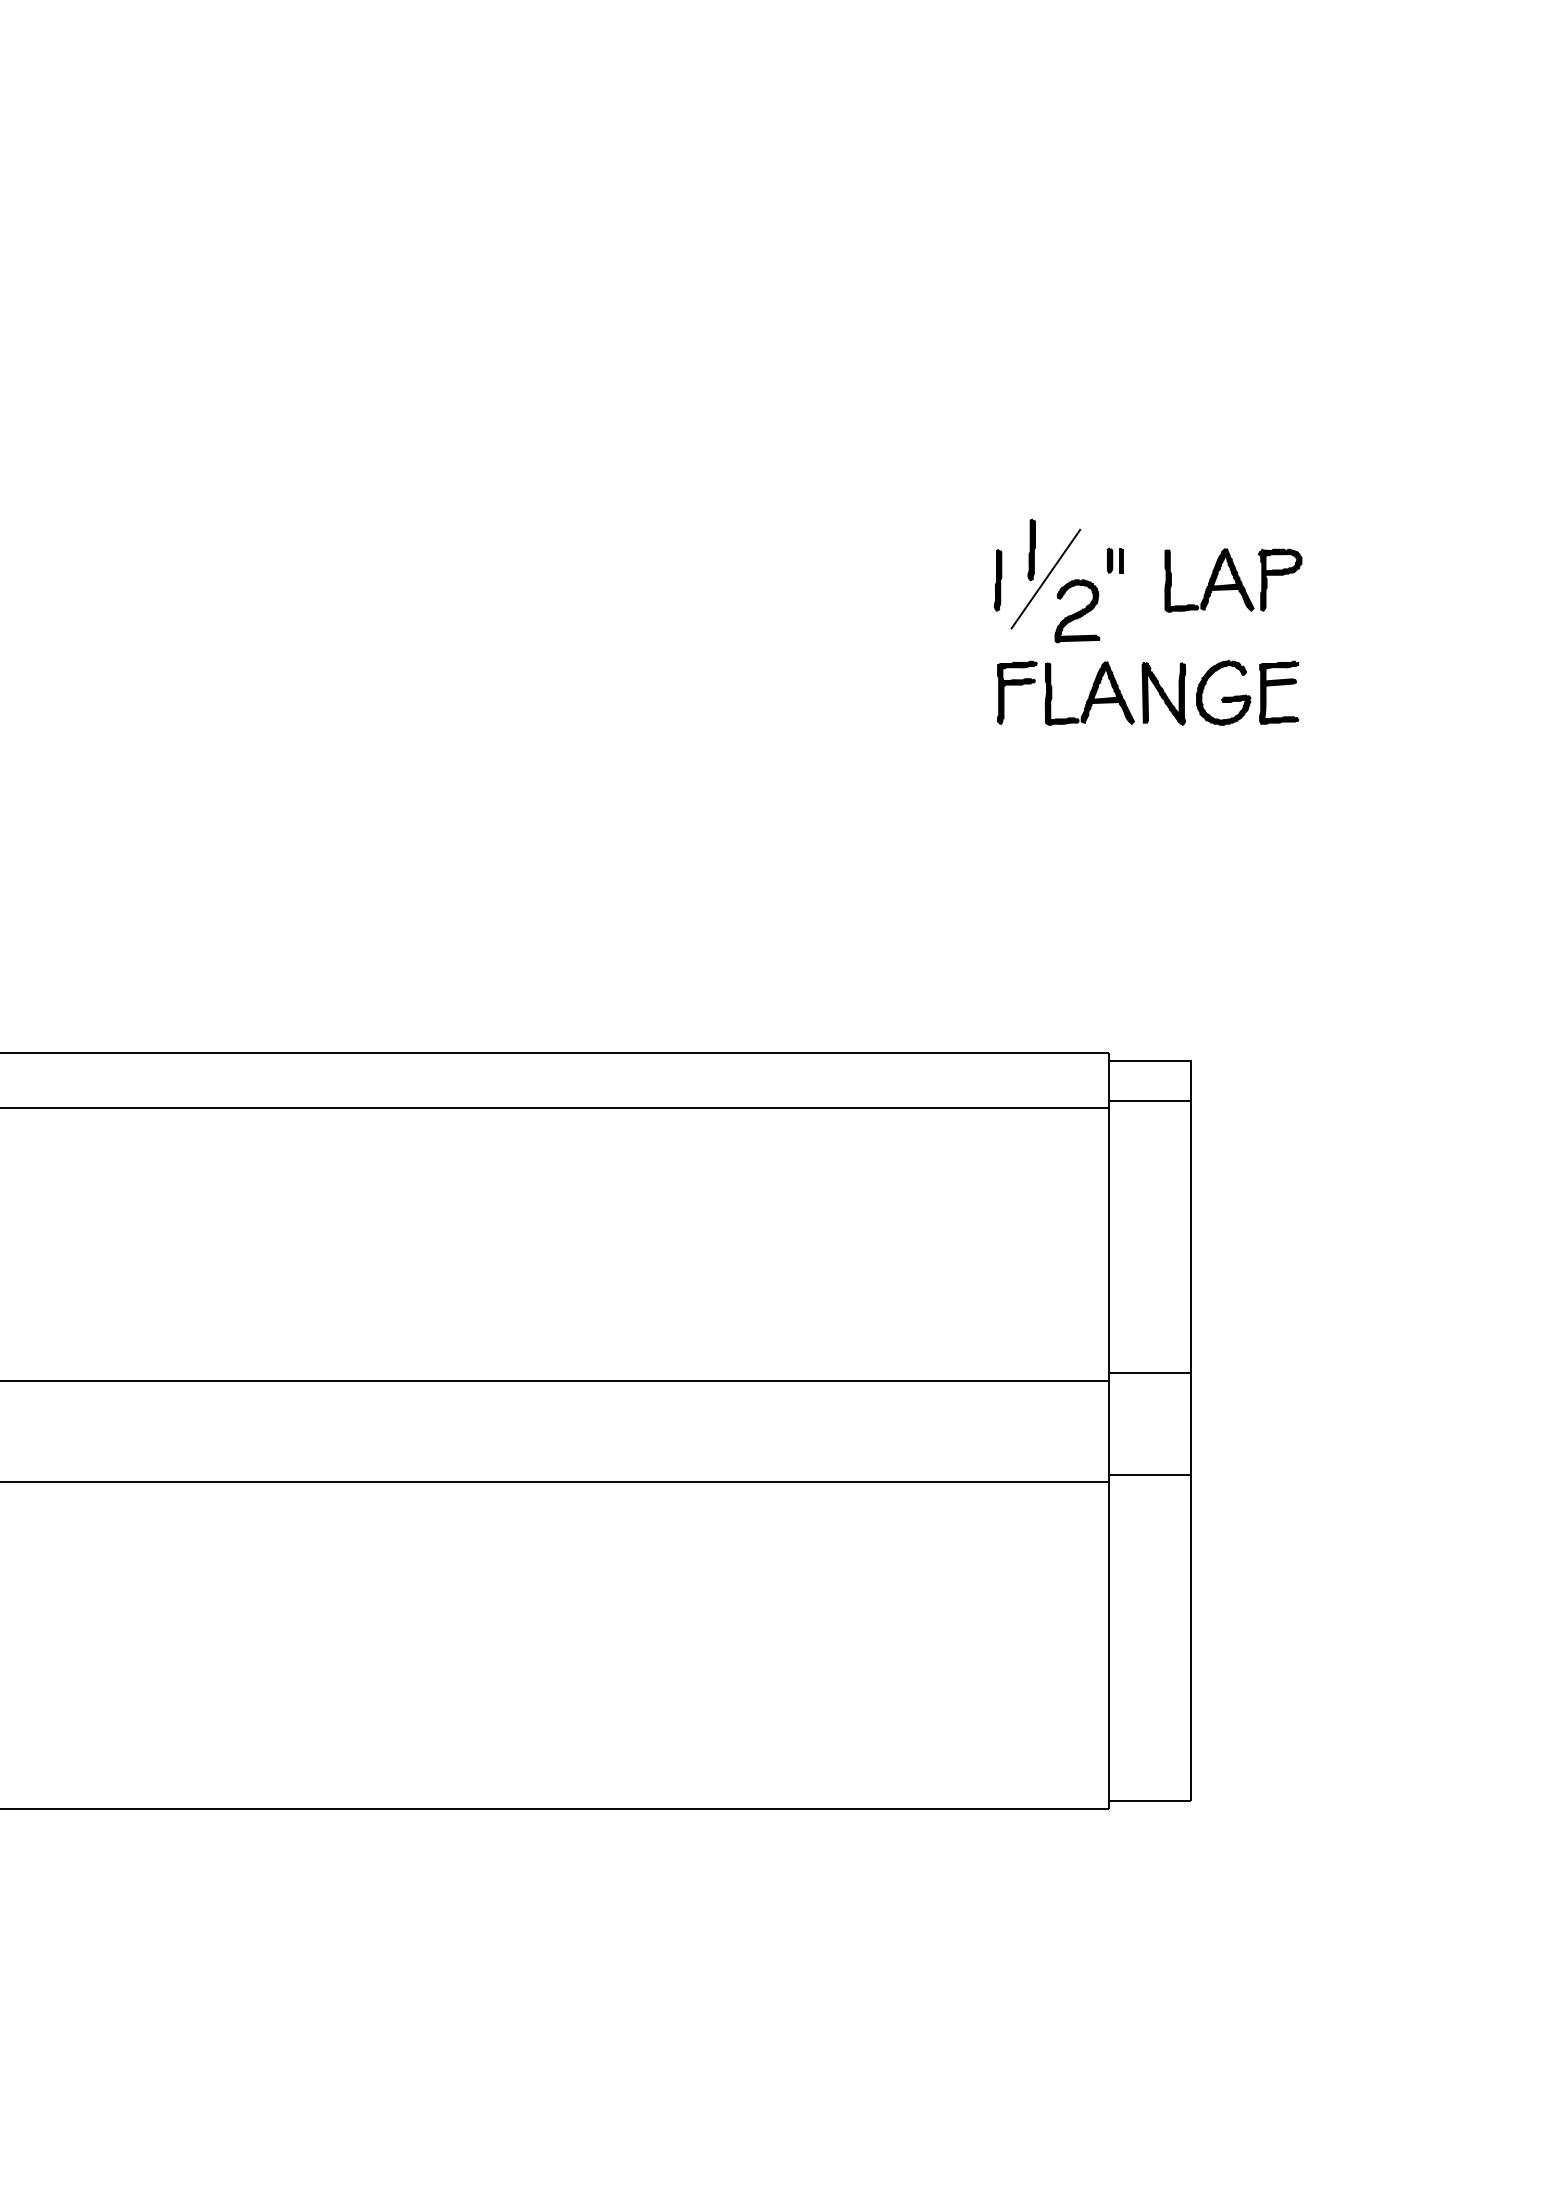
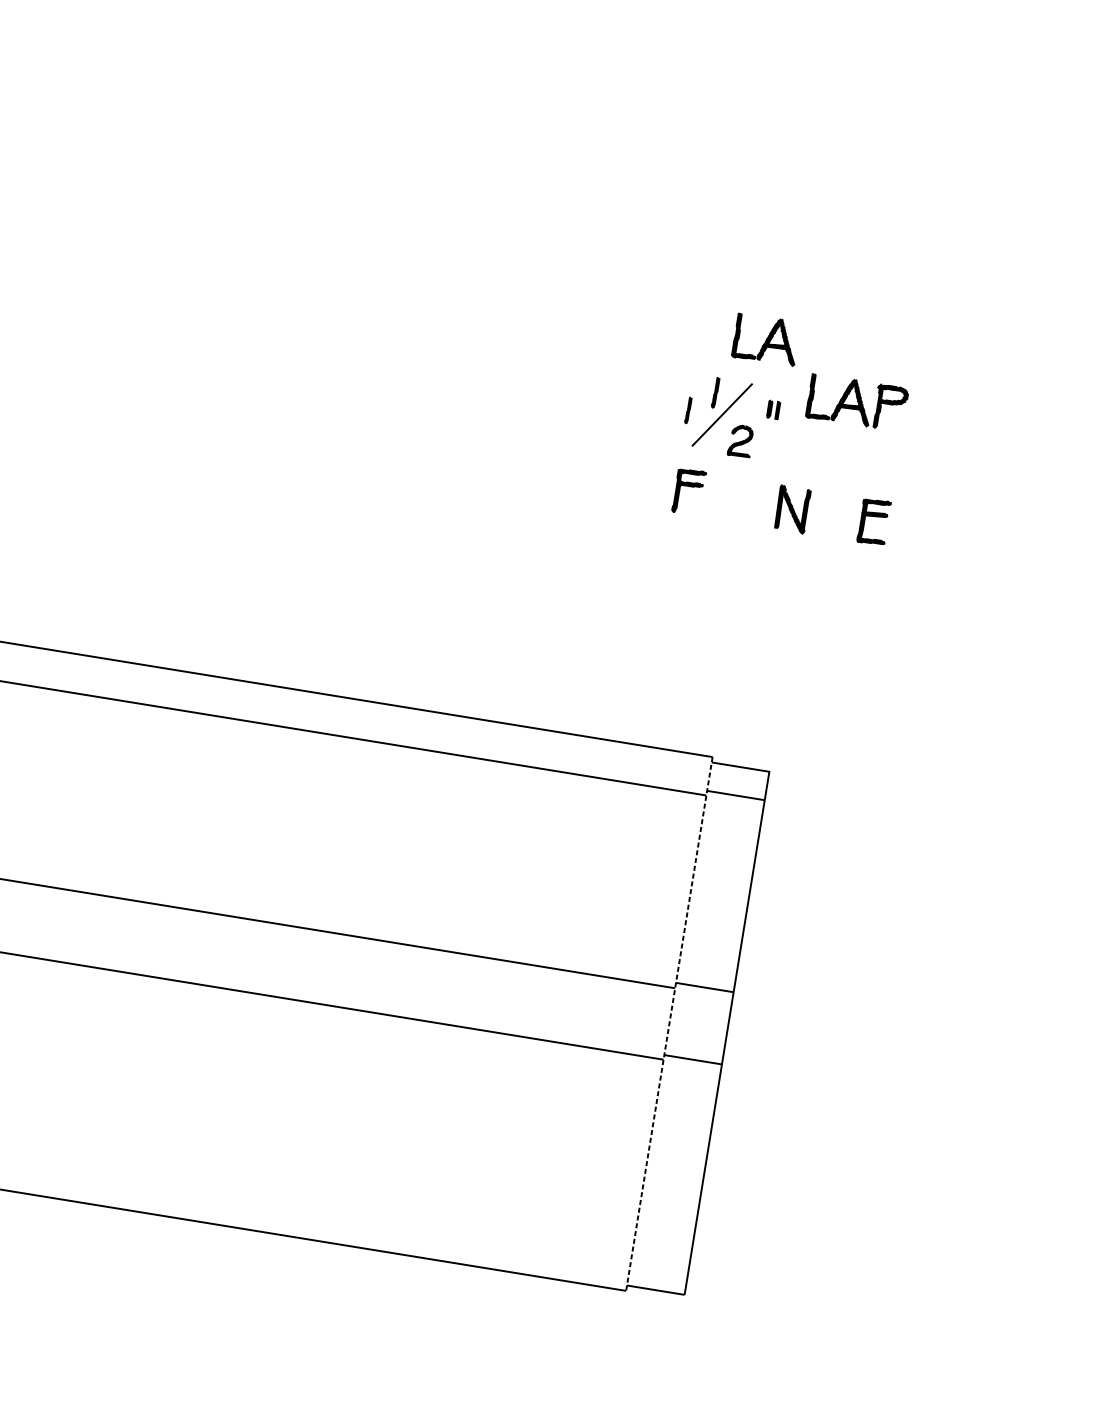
part: (1031, 549) -> (715, 392), size x0.7
part: (997, 580) -> (687, 410), size x0.6
part: (1233, 580) -> (857, 403), moved
part: (1077, 611) -> (740, 441), size x0.7
part: (1223, 692) -> (834, 515), removed
part: (1089, 693) -> (766, 339), moved
line: (1108, 1431) -> (669, 1024), solid -> dashed

